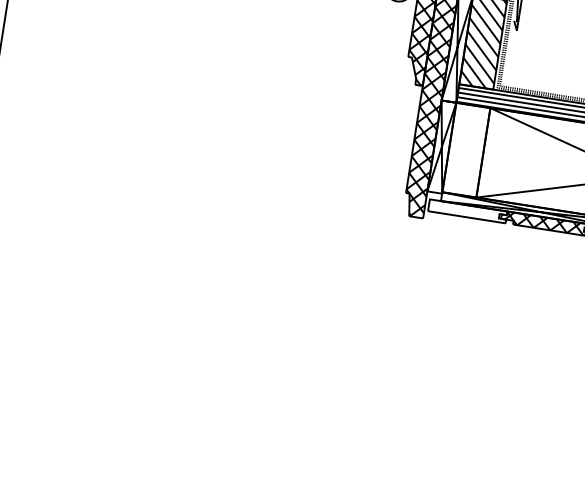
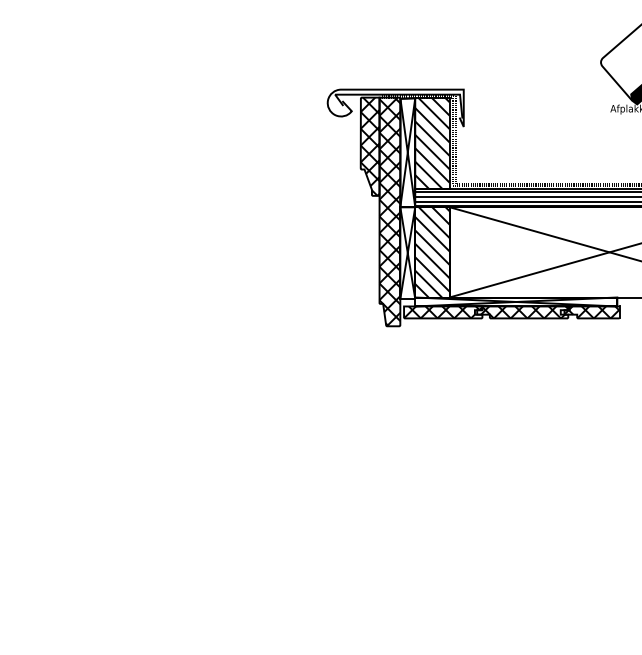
hatch: (466, 150) -> (432, 252), added
hatch: (468, 211) -> (443, 312), added

